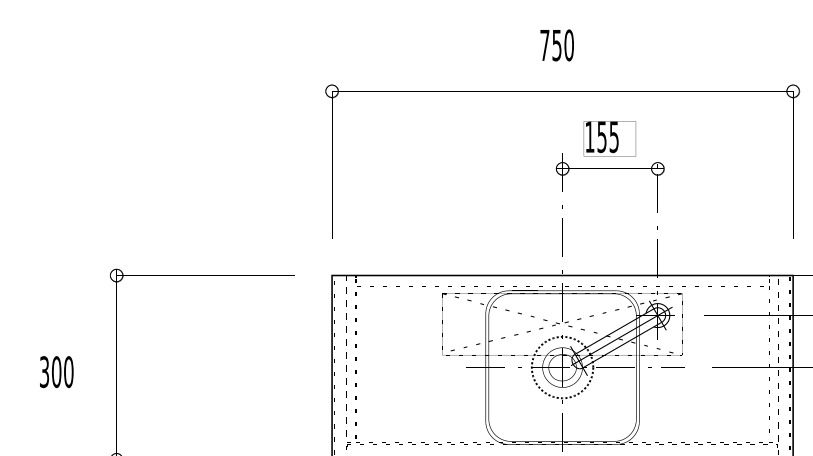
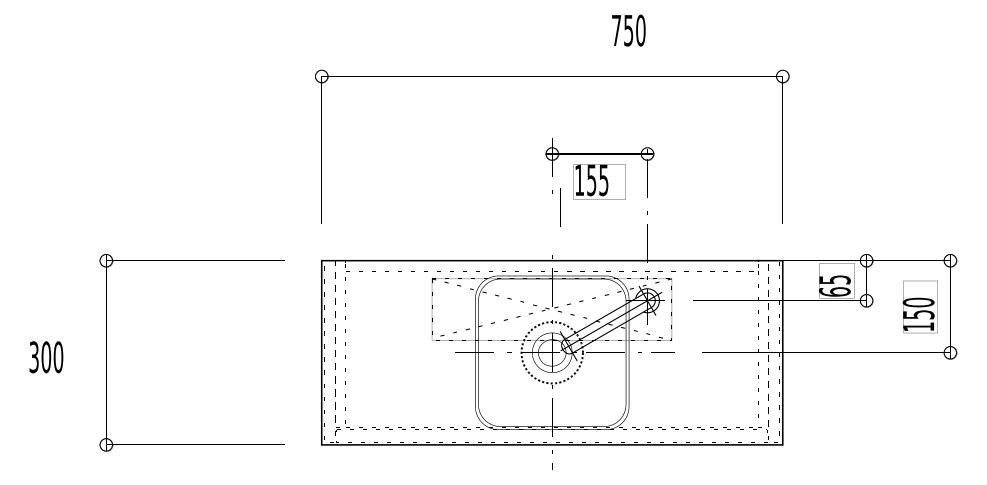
text: (556, 45) -> (628, 30), moved
text: (609, 138) -> (599, 181), moved
line: (562, 237) -> (560, 207), moved

